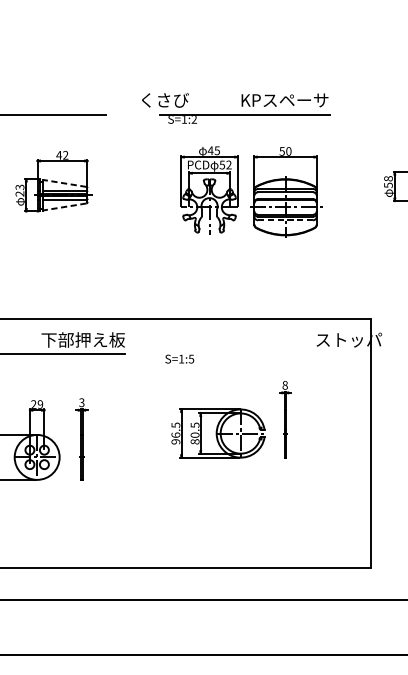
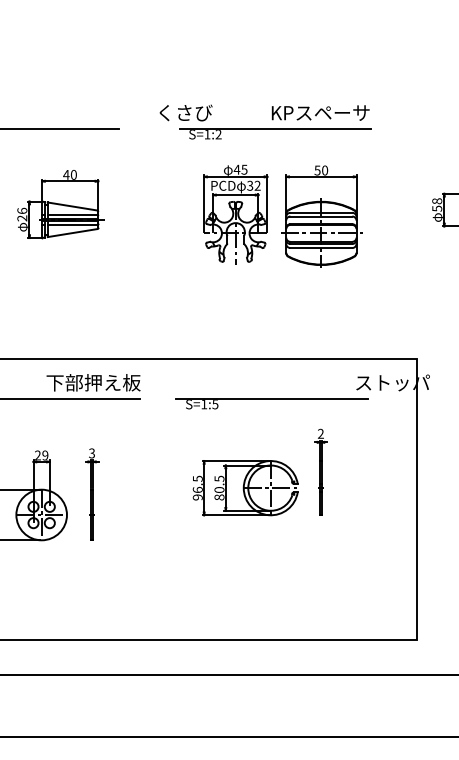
text: (65, 154) -> (73, 174), 42 -> 40
text: (222, 163) -> (250, 184), 52 -> 32
line: (63, 183) -> (71, 206), dashed -> solid
text: (20, 186) -> (22, 210), 23 -> 26
line: (63, 207) -> (71, 233), dashed -> solid
line: (285, 220) -> (321, 248), dashed -> solid
line: (242, 354) -> (272, 399), added
text: (284, 385) -> (320, 433), 8 -> 2

